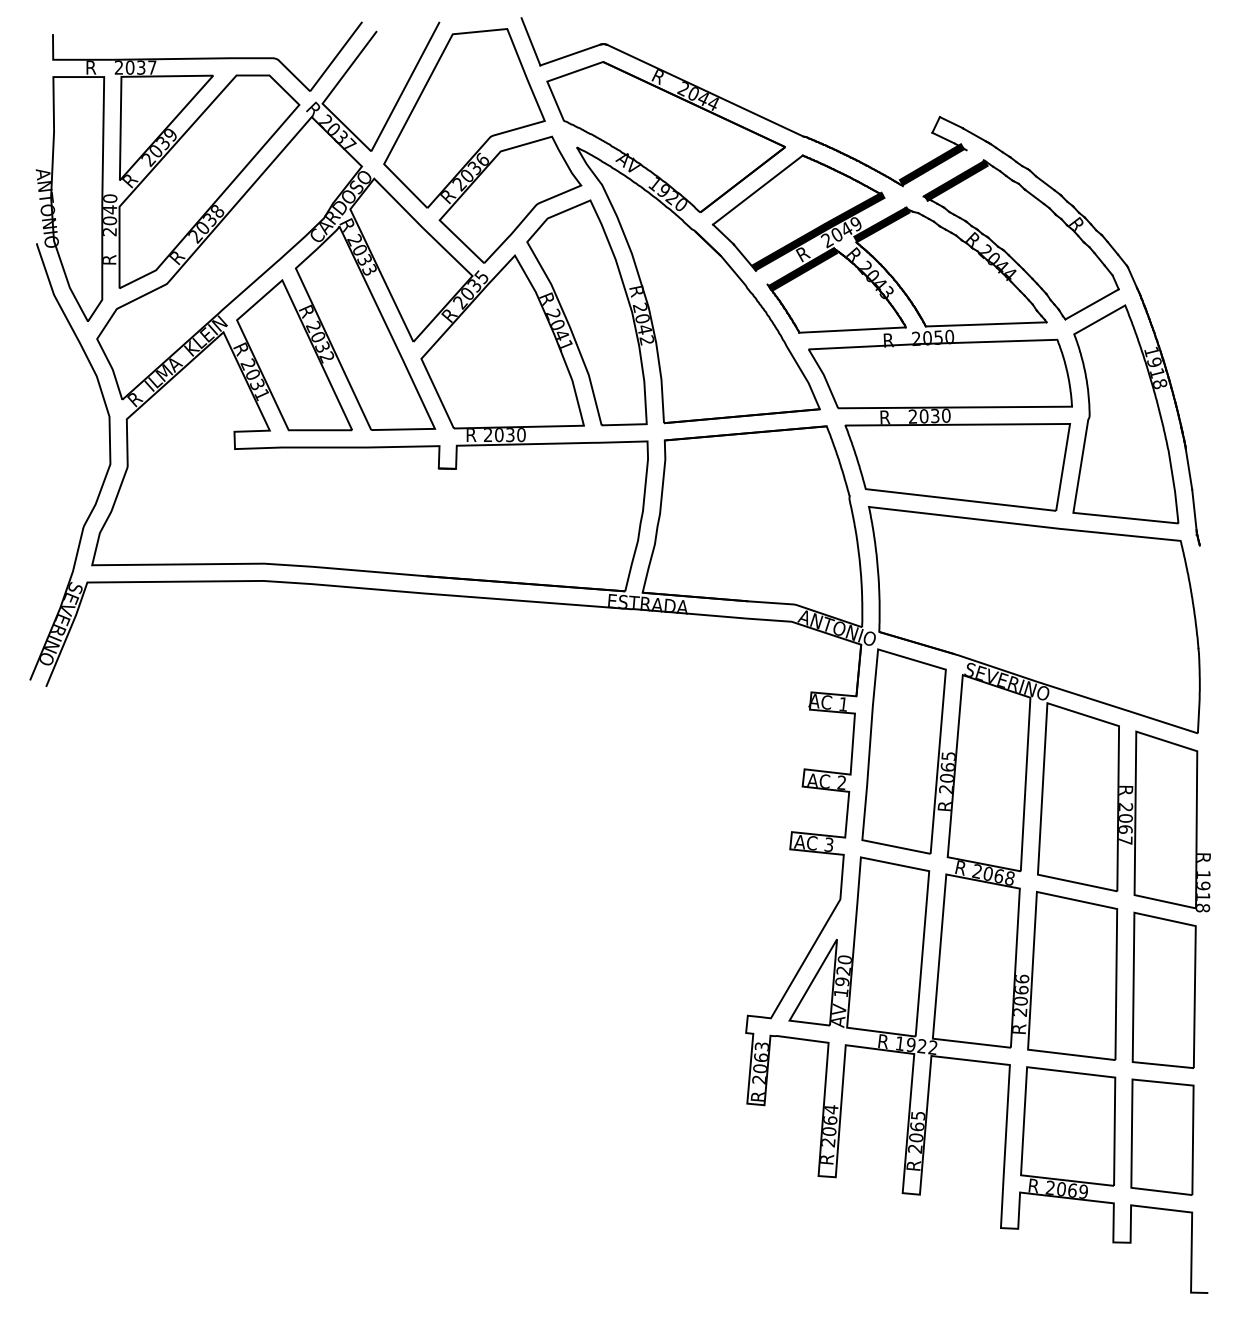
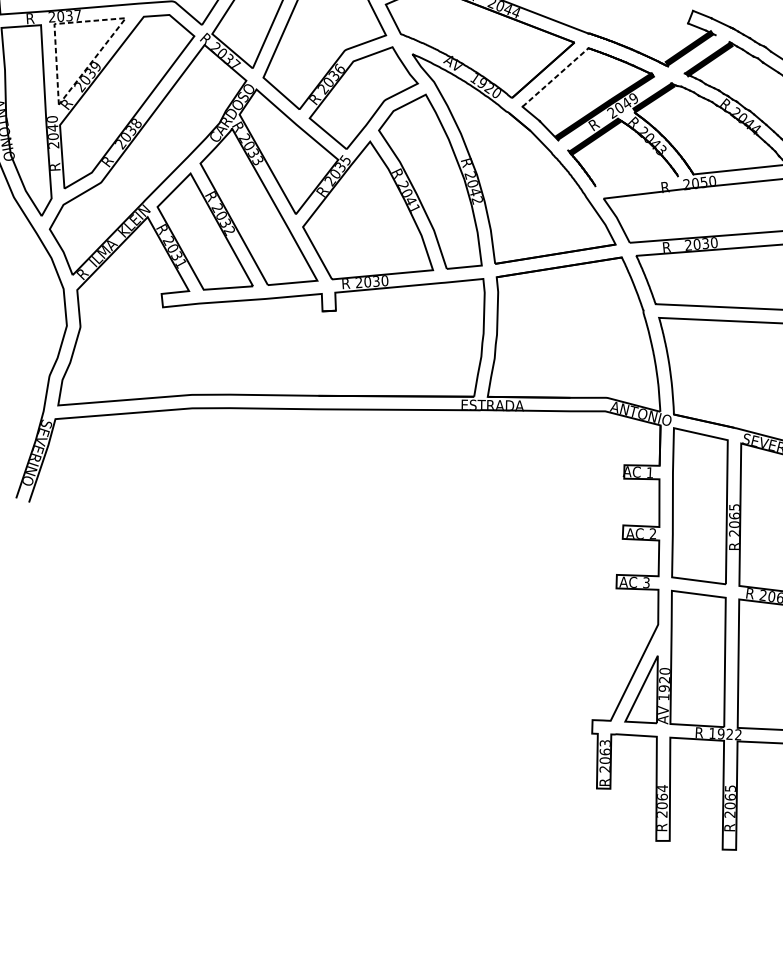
line: (186, 76) -> (105, 20), solid -> dashed
line: (757, 190) -> (555, 77), solid -> dashed
line: (852, 329) -> (636, 180), removed

